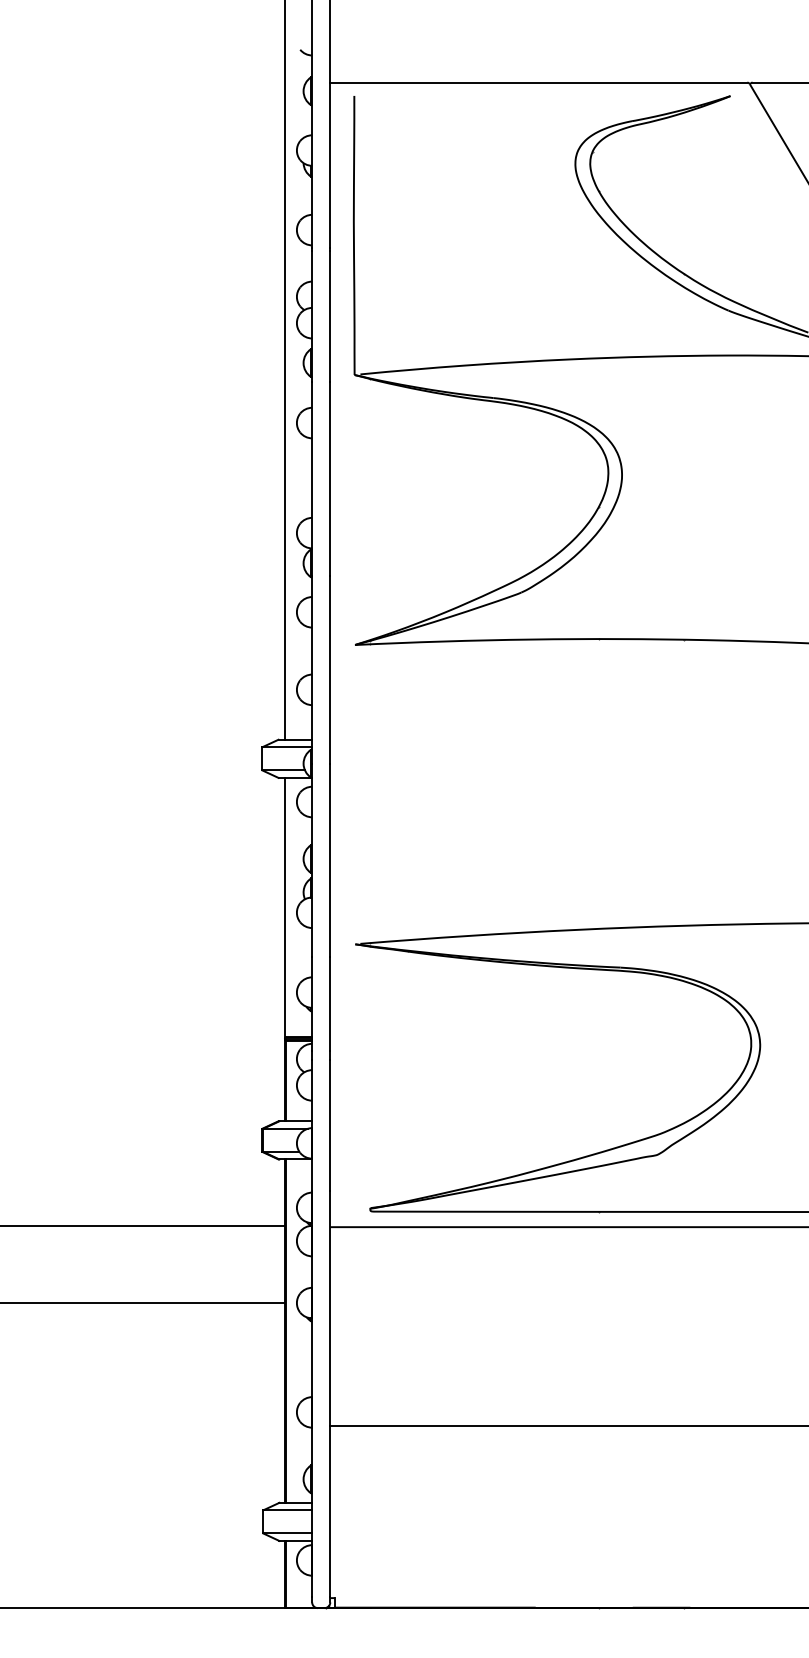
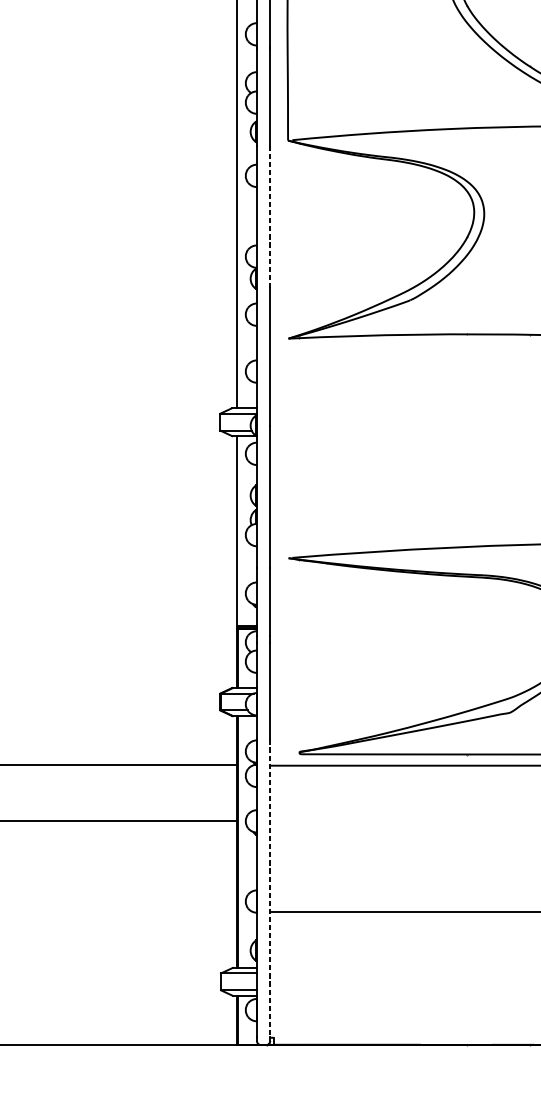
line: (330, 478) -> (270, 216), solid -> dashed
line: (330, 1394) -> (270, 888), solid -> dashed

